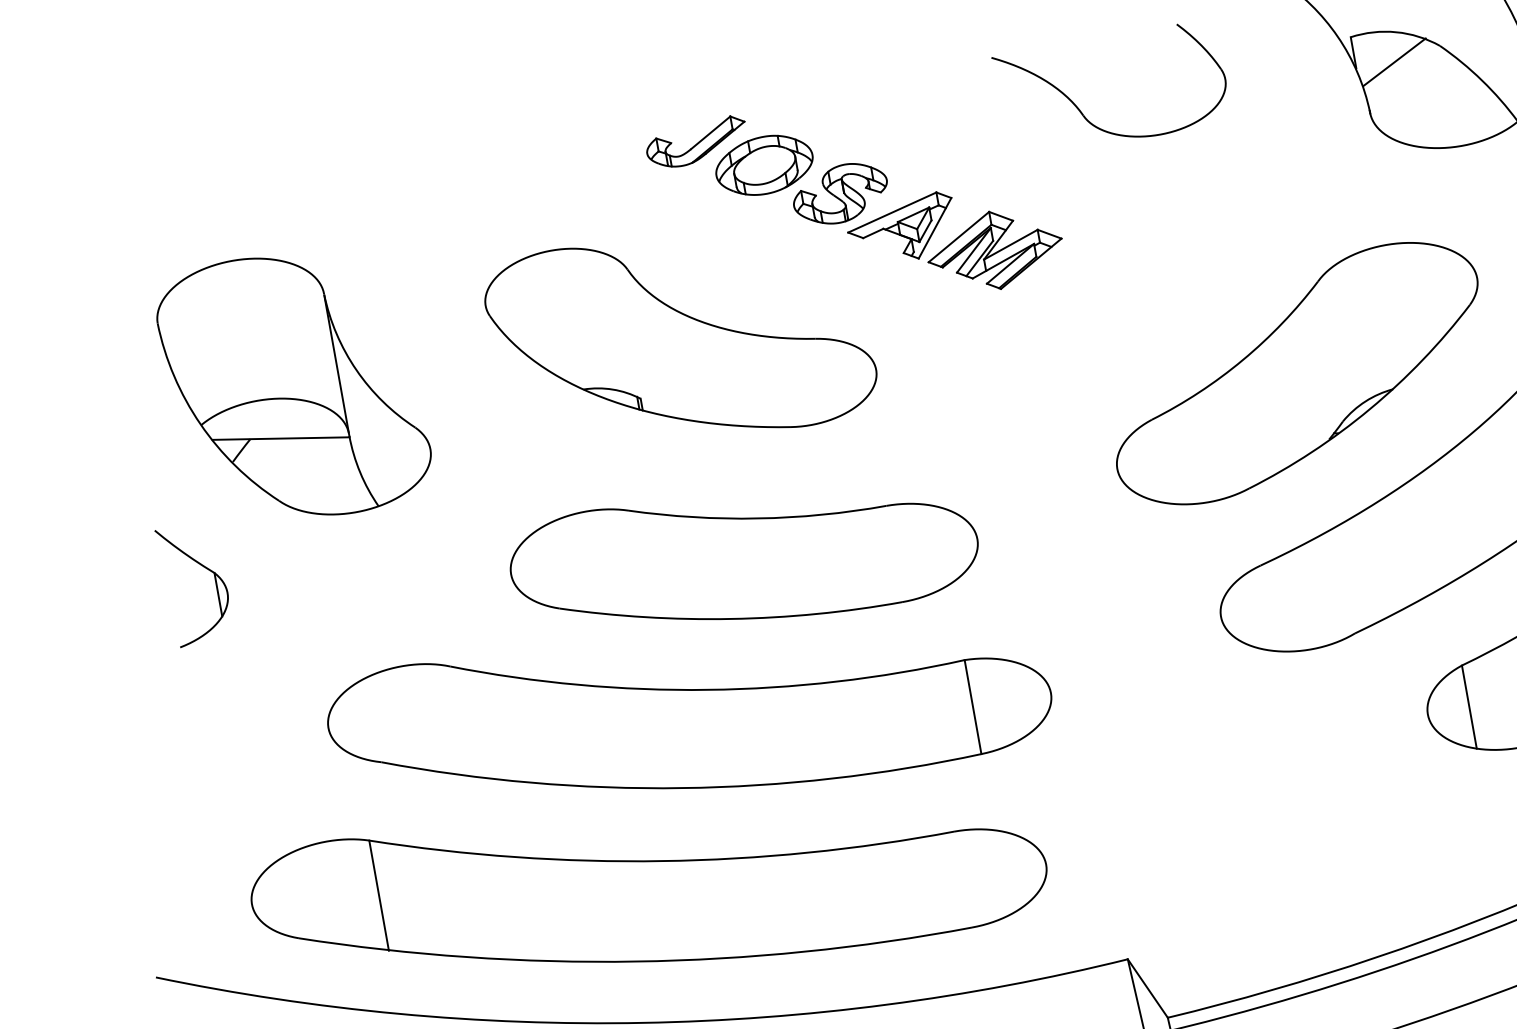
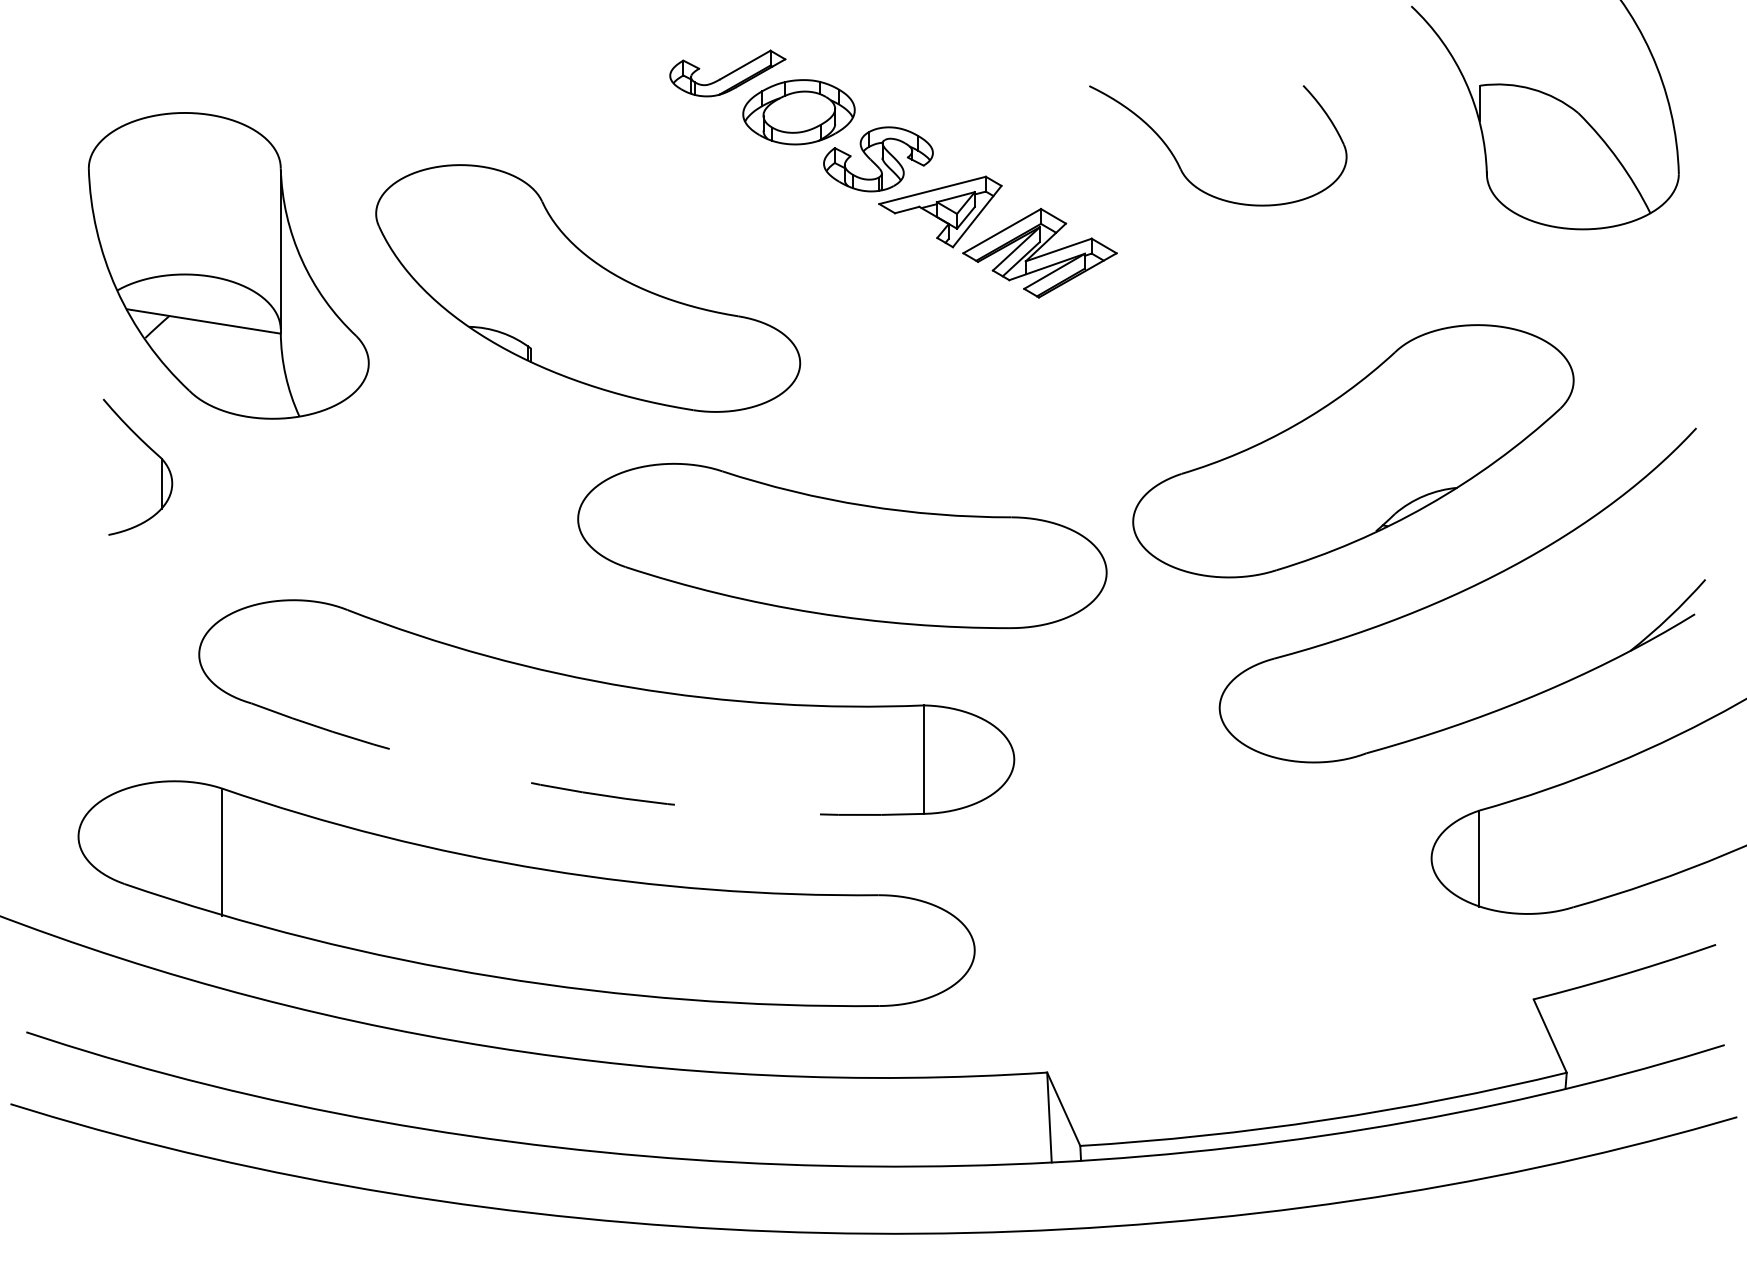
line: (1393, 62) -> (1523, 122), removed
part: (1081, 111) -> (1179, 164), moved
part: (681, 337) -> (588, 288), moved
part: (744, 556) -> (842, 545), moved
part: (205, 568) -> (152, 451), moved
arc: (681, 788) -> (582, 792), solid -> dashed

